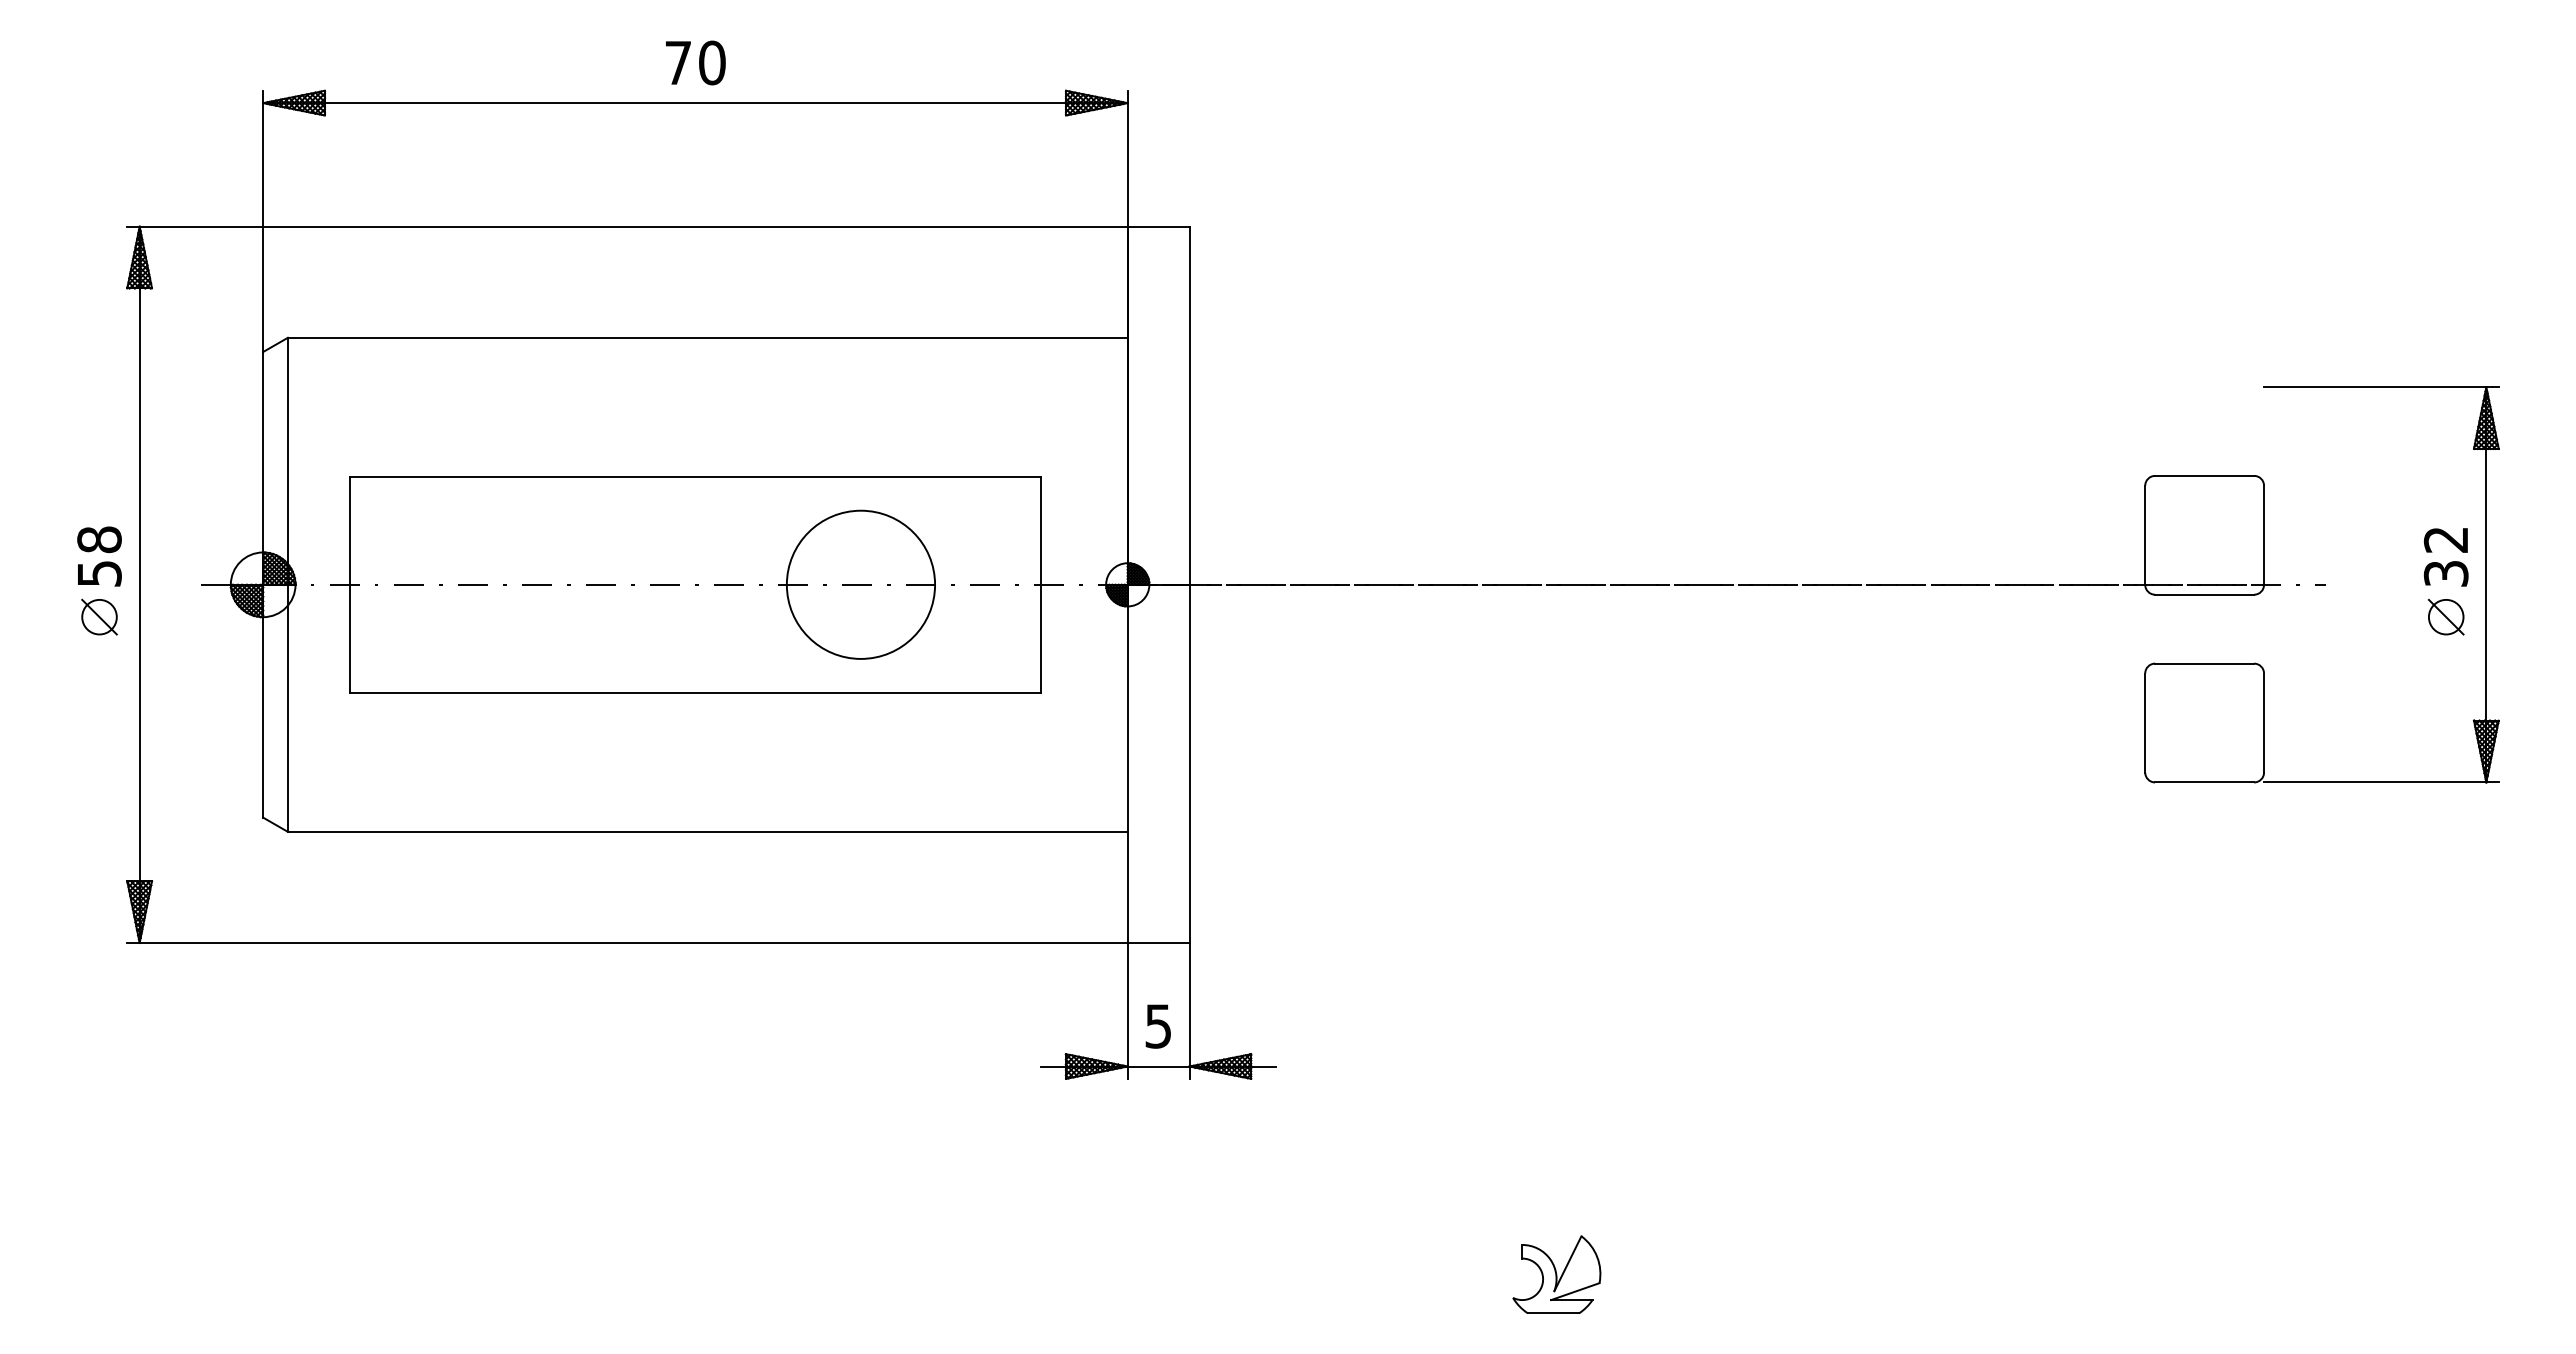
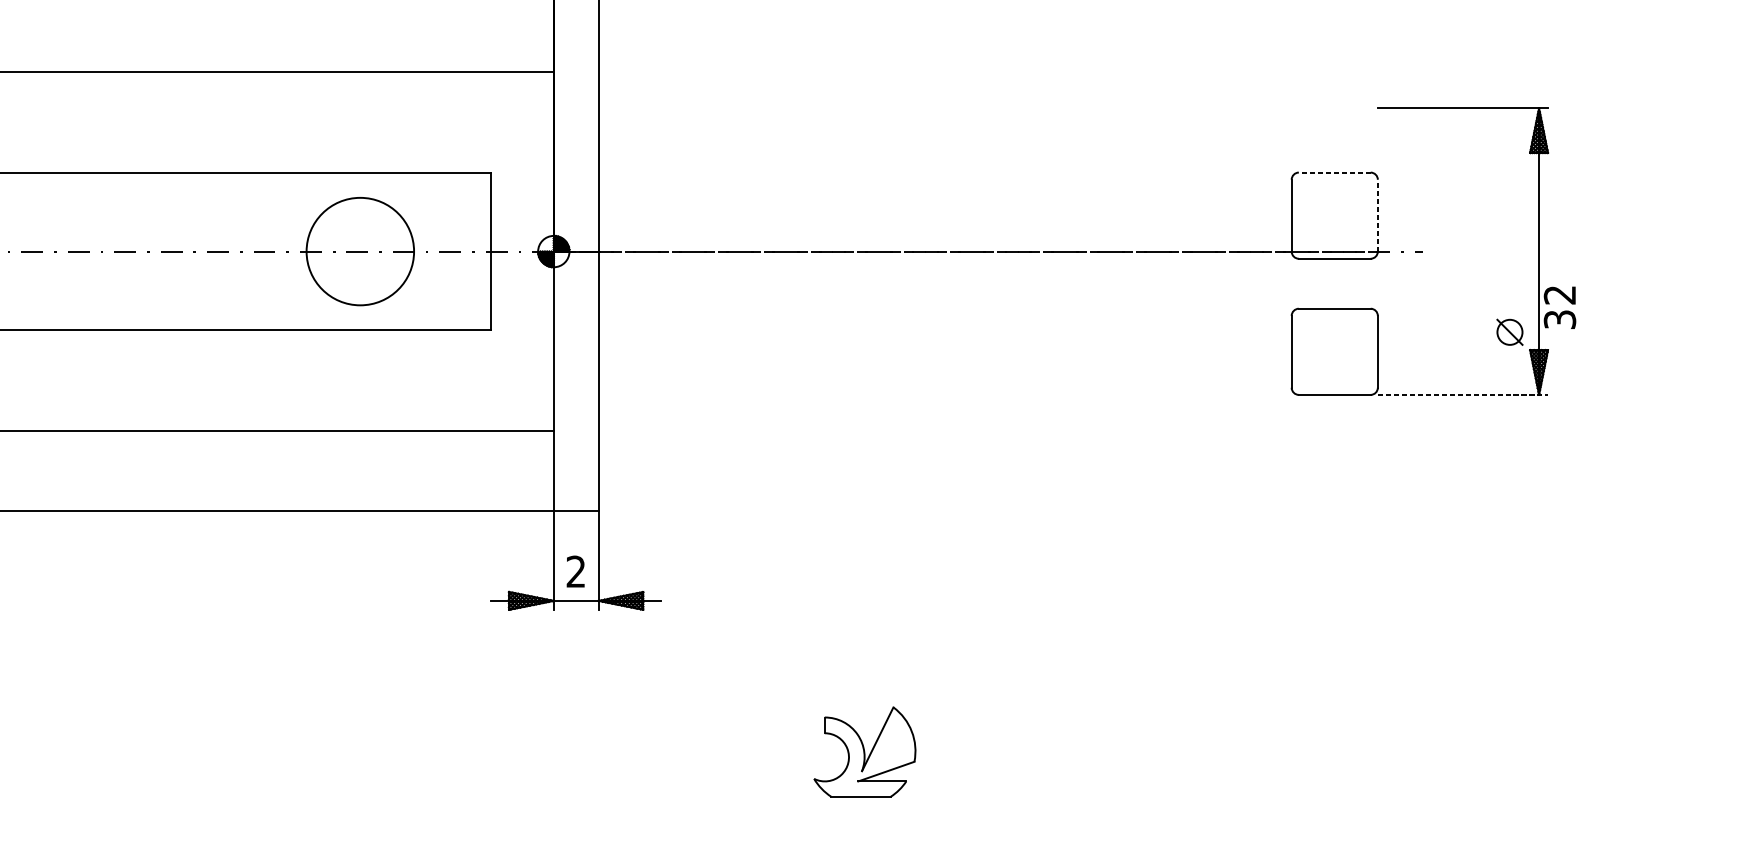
line: (2204, 475) -> (1334, 172), solid -> dashed
line: (2264, 535) -> (1378, 215), solid -> dashed
text: (2445, 557) -> (1559, 307), moved
part: (2445, 616) -> (1509, 331), moved
line: (2381, 782) -> (1463, 394), solid -> dashed
text: (1157, 1026) -> (575, 571), 5 -> 2
part: (1556, 1274) -> (864, 751), size x1.6

